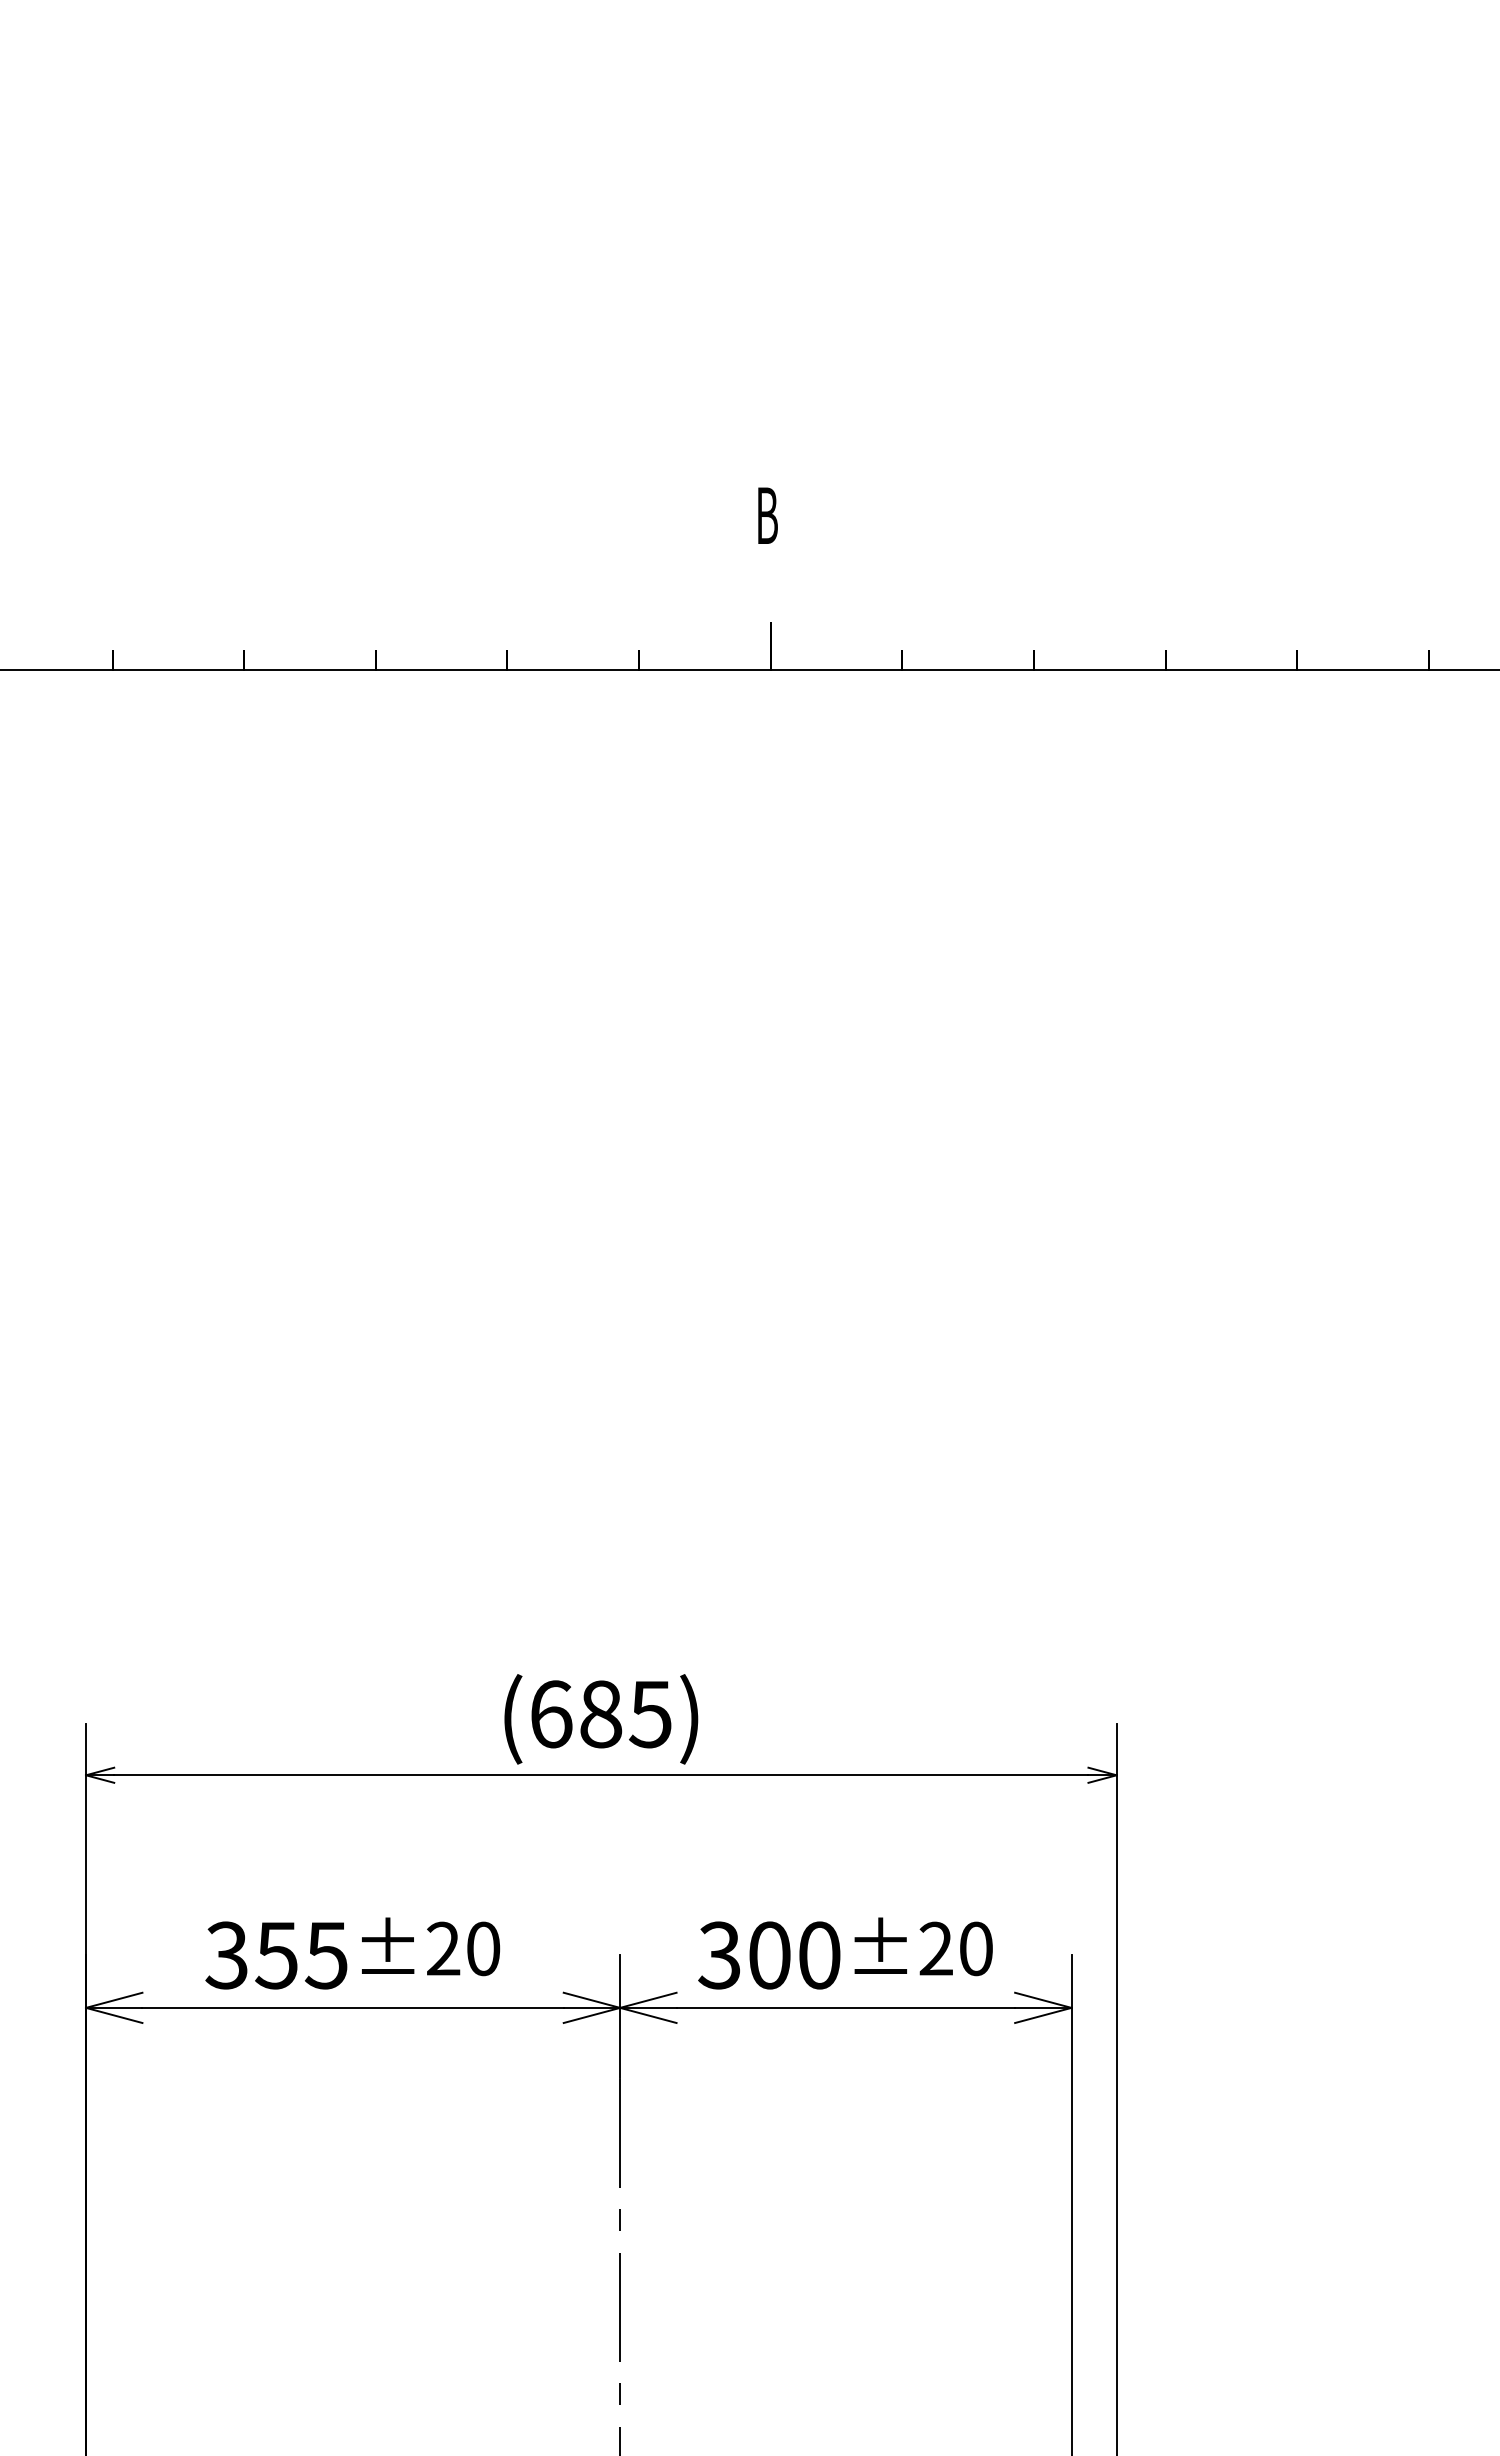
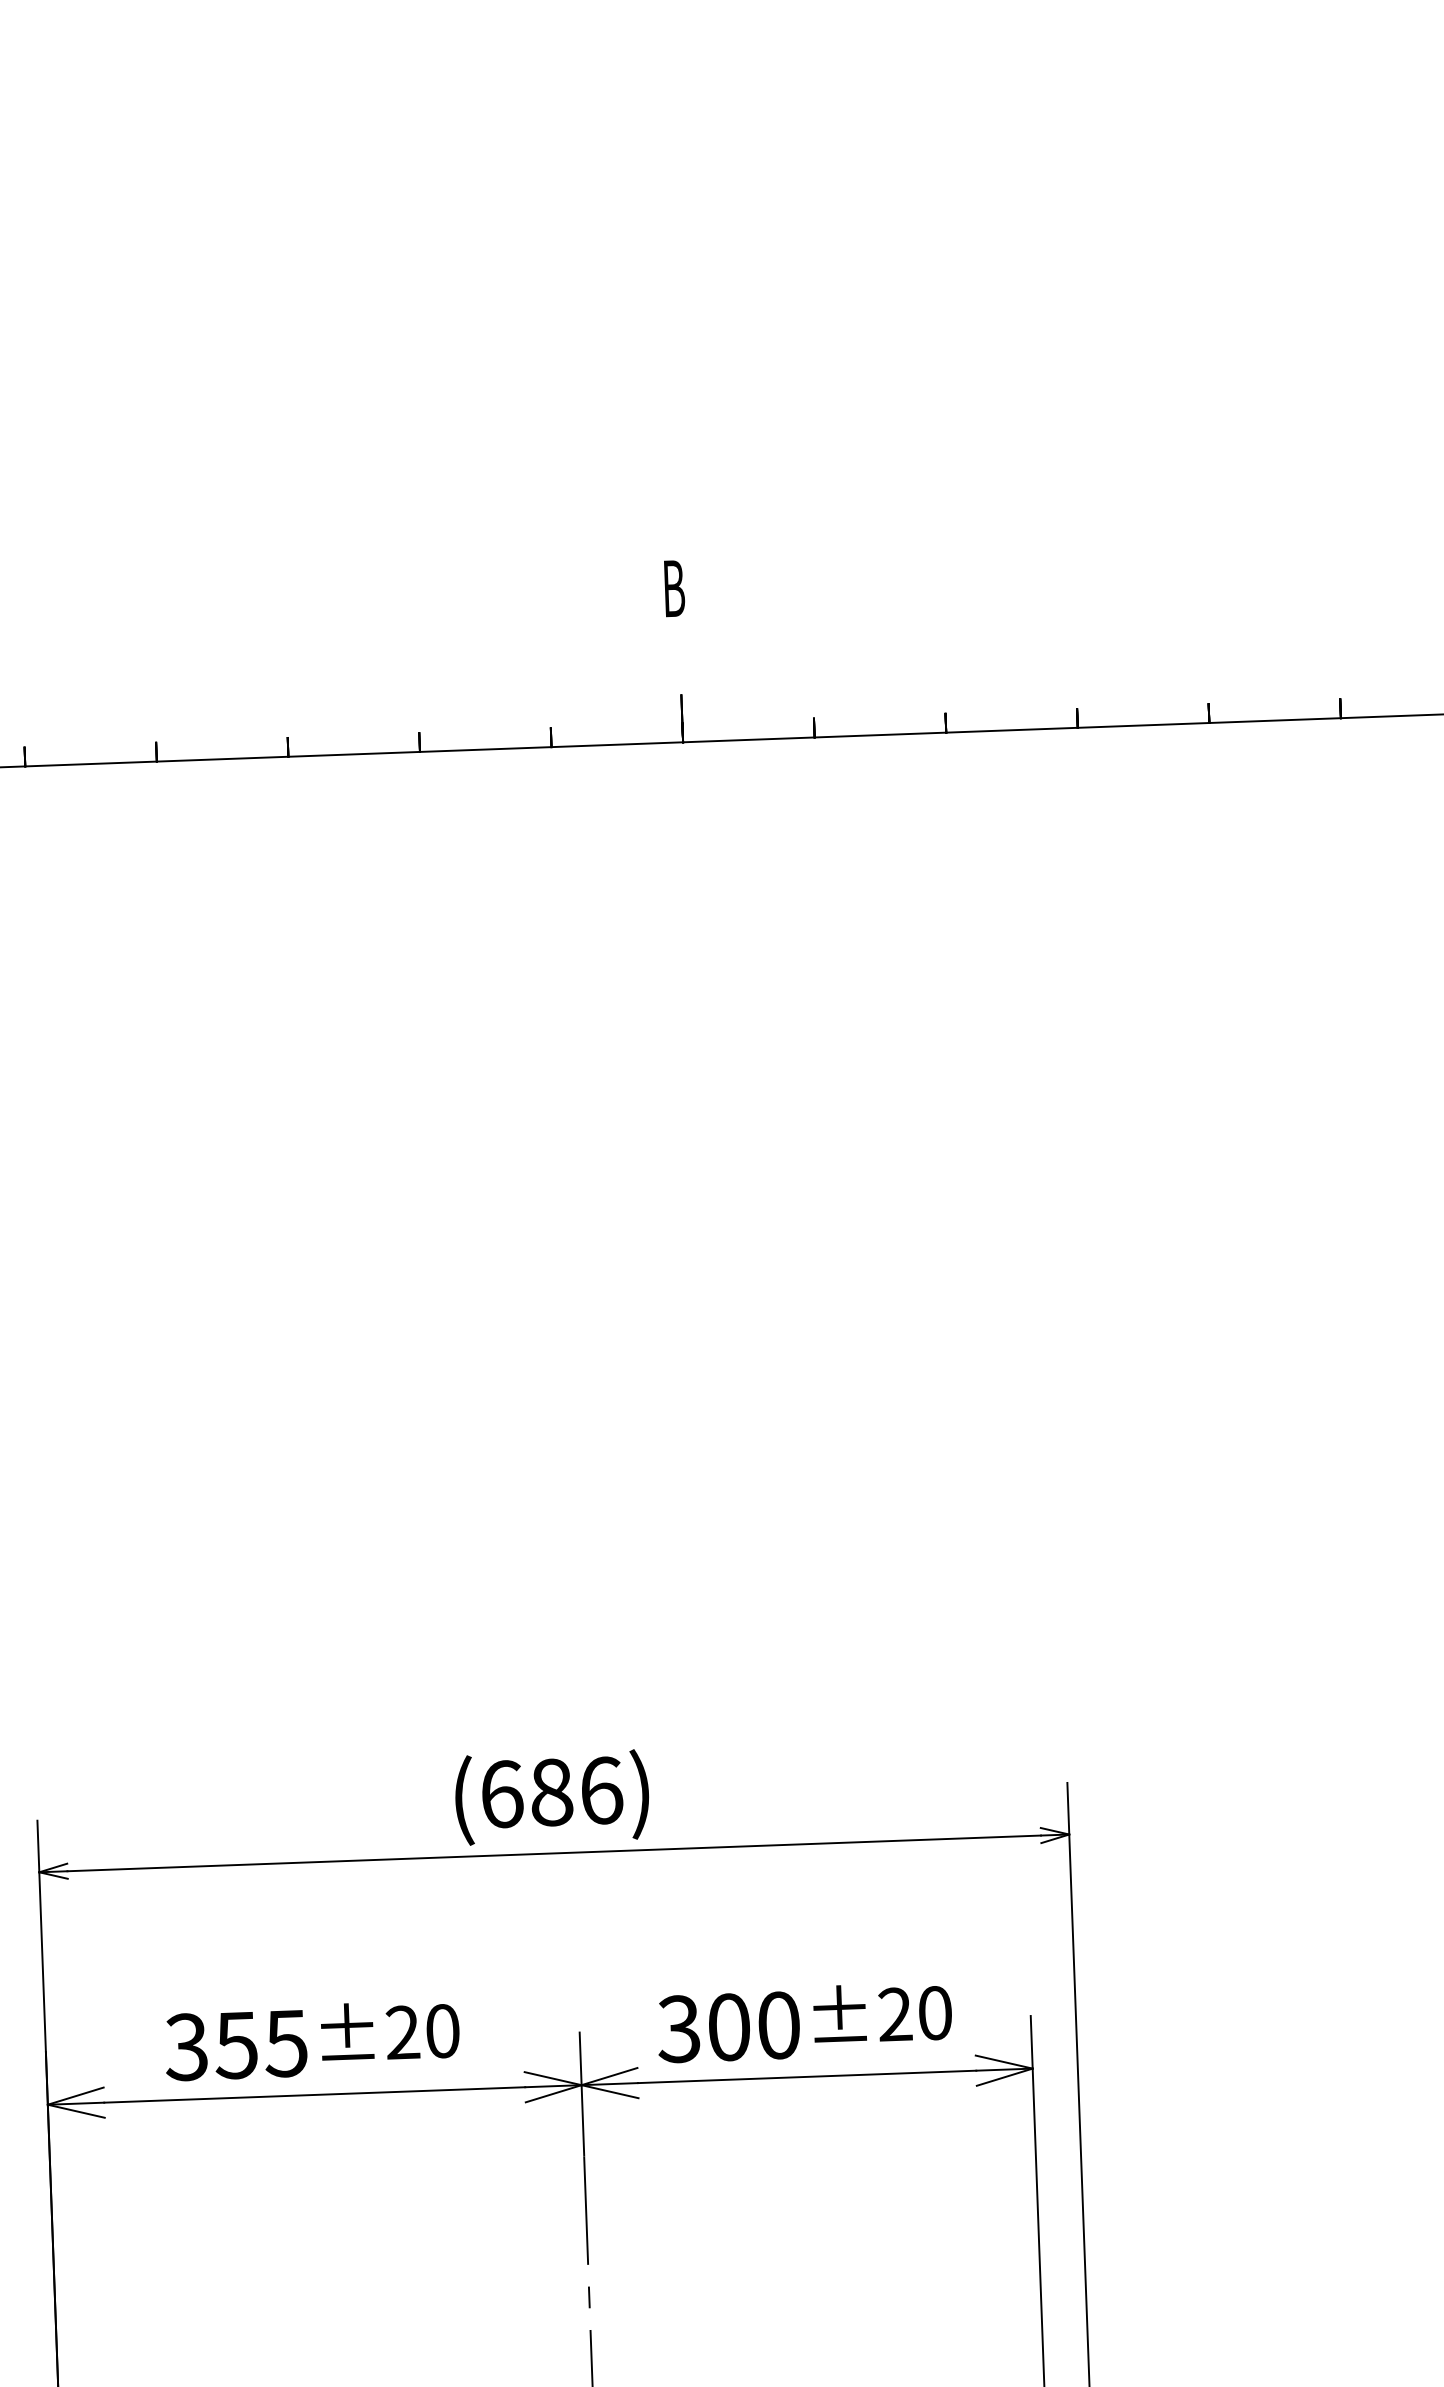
text: (650, 1714) -> (601, 1790), (685) -> (686)

